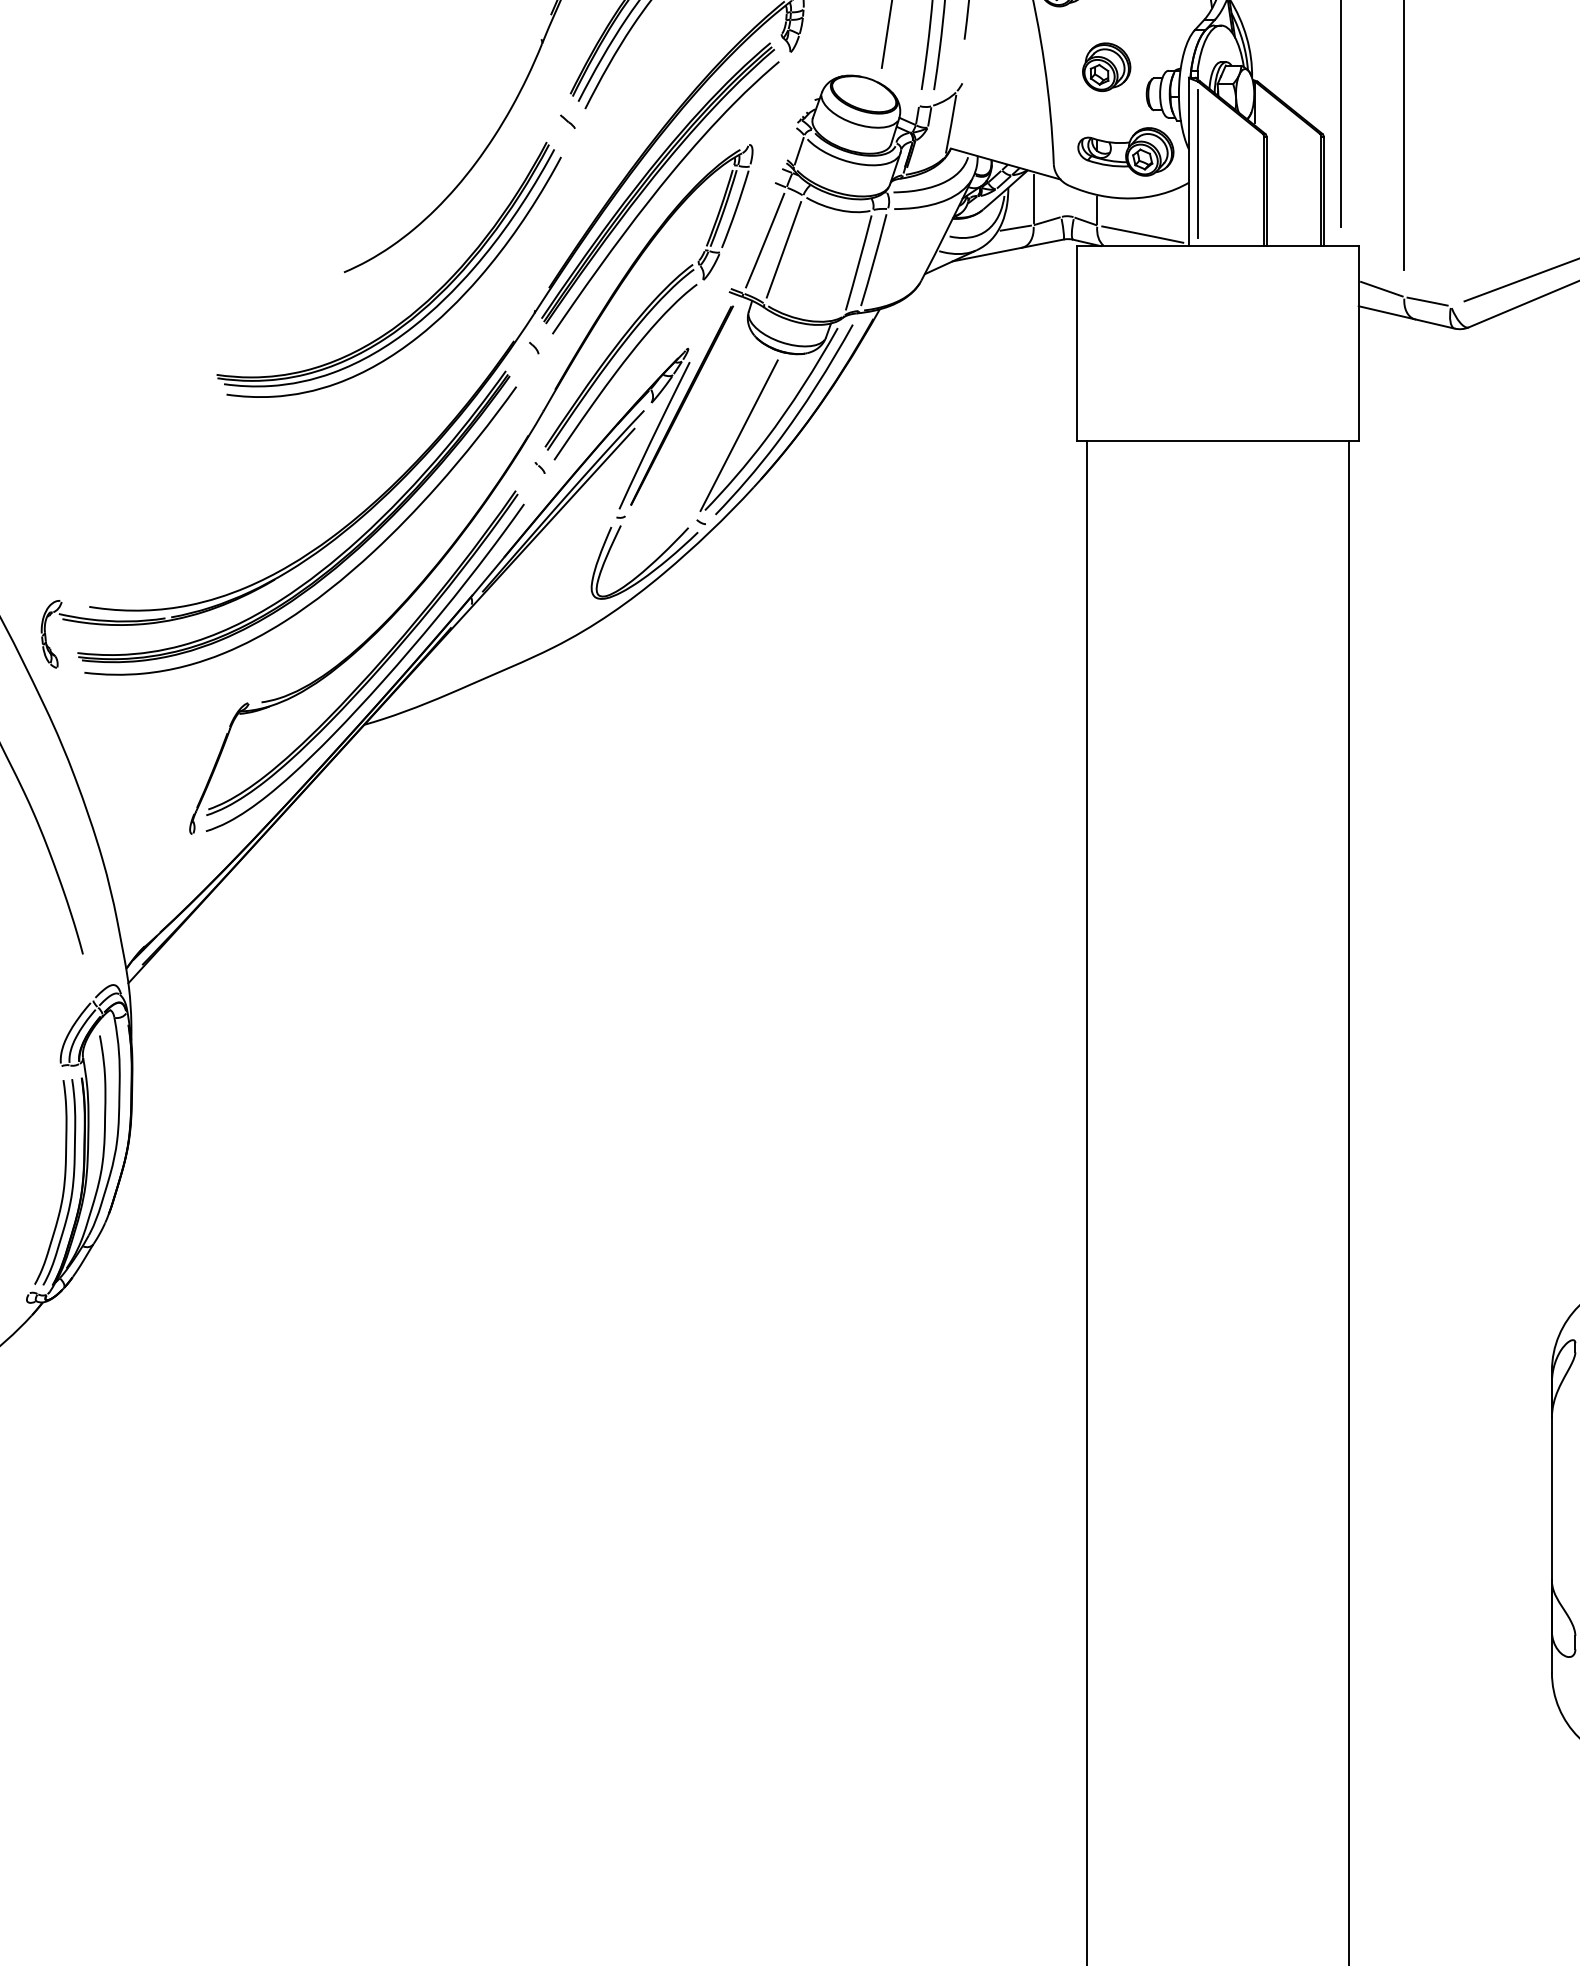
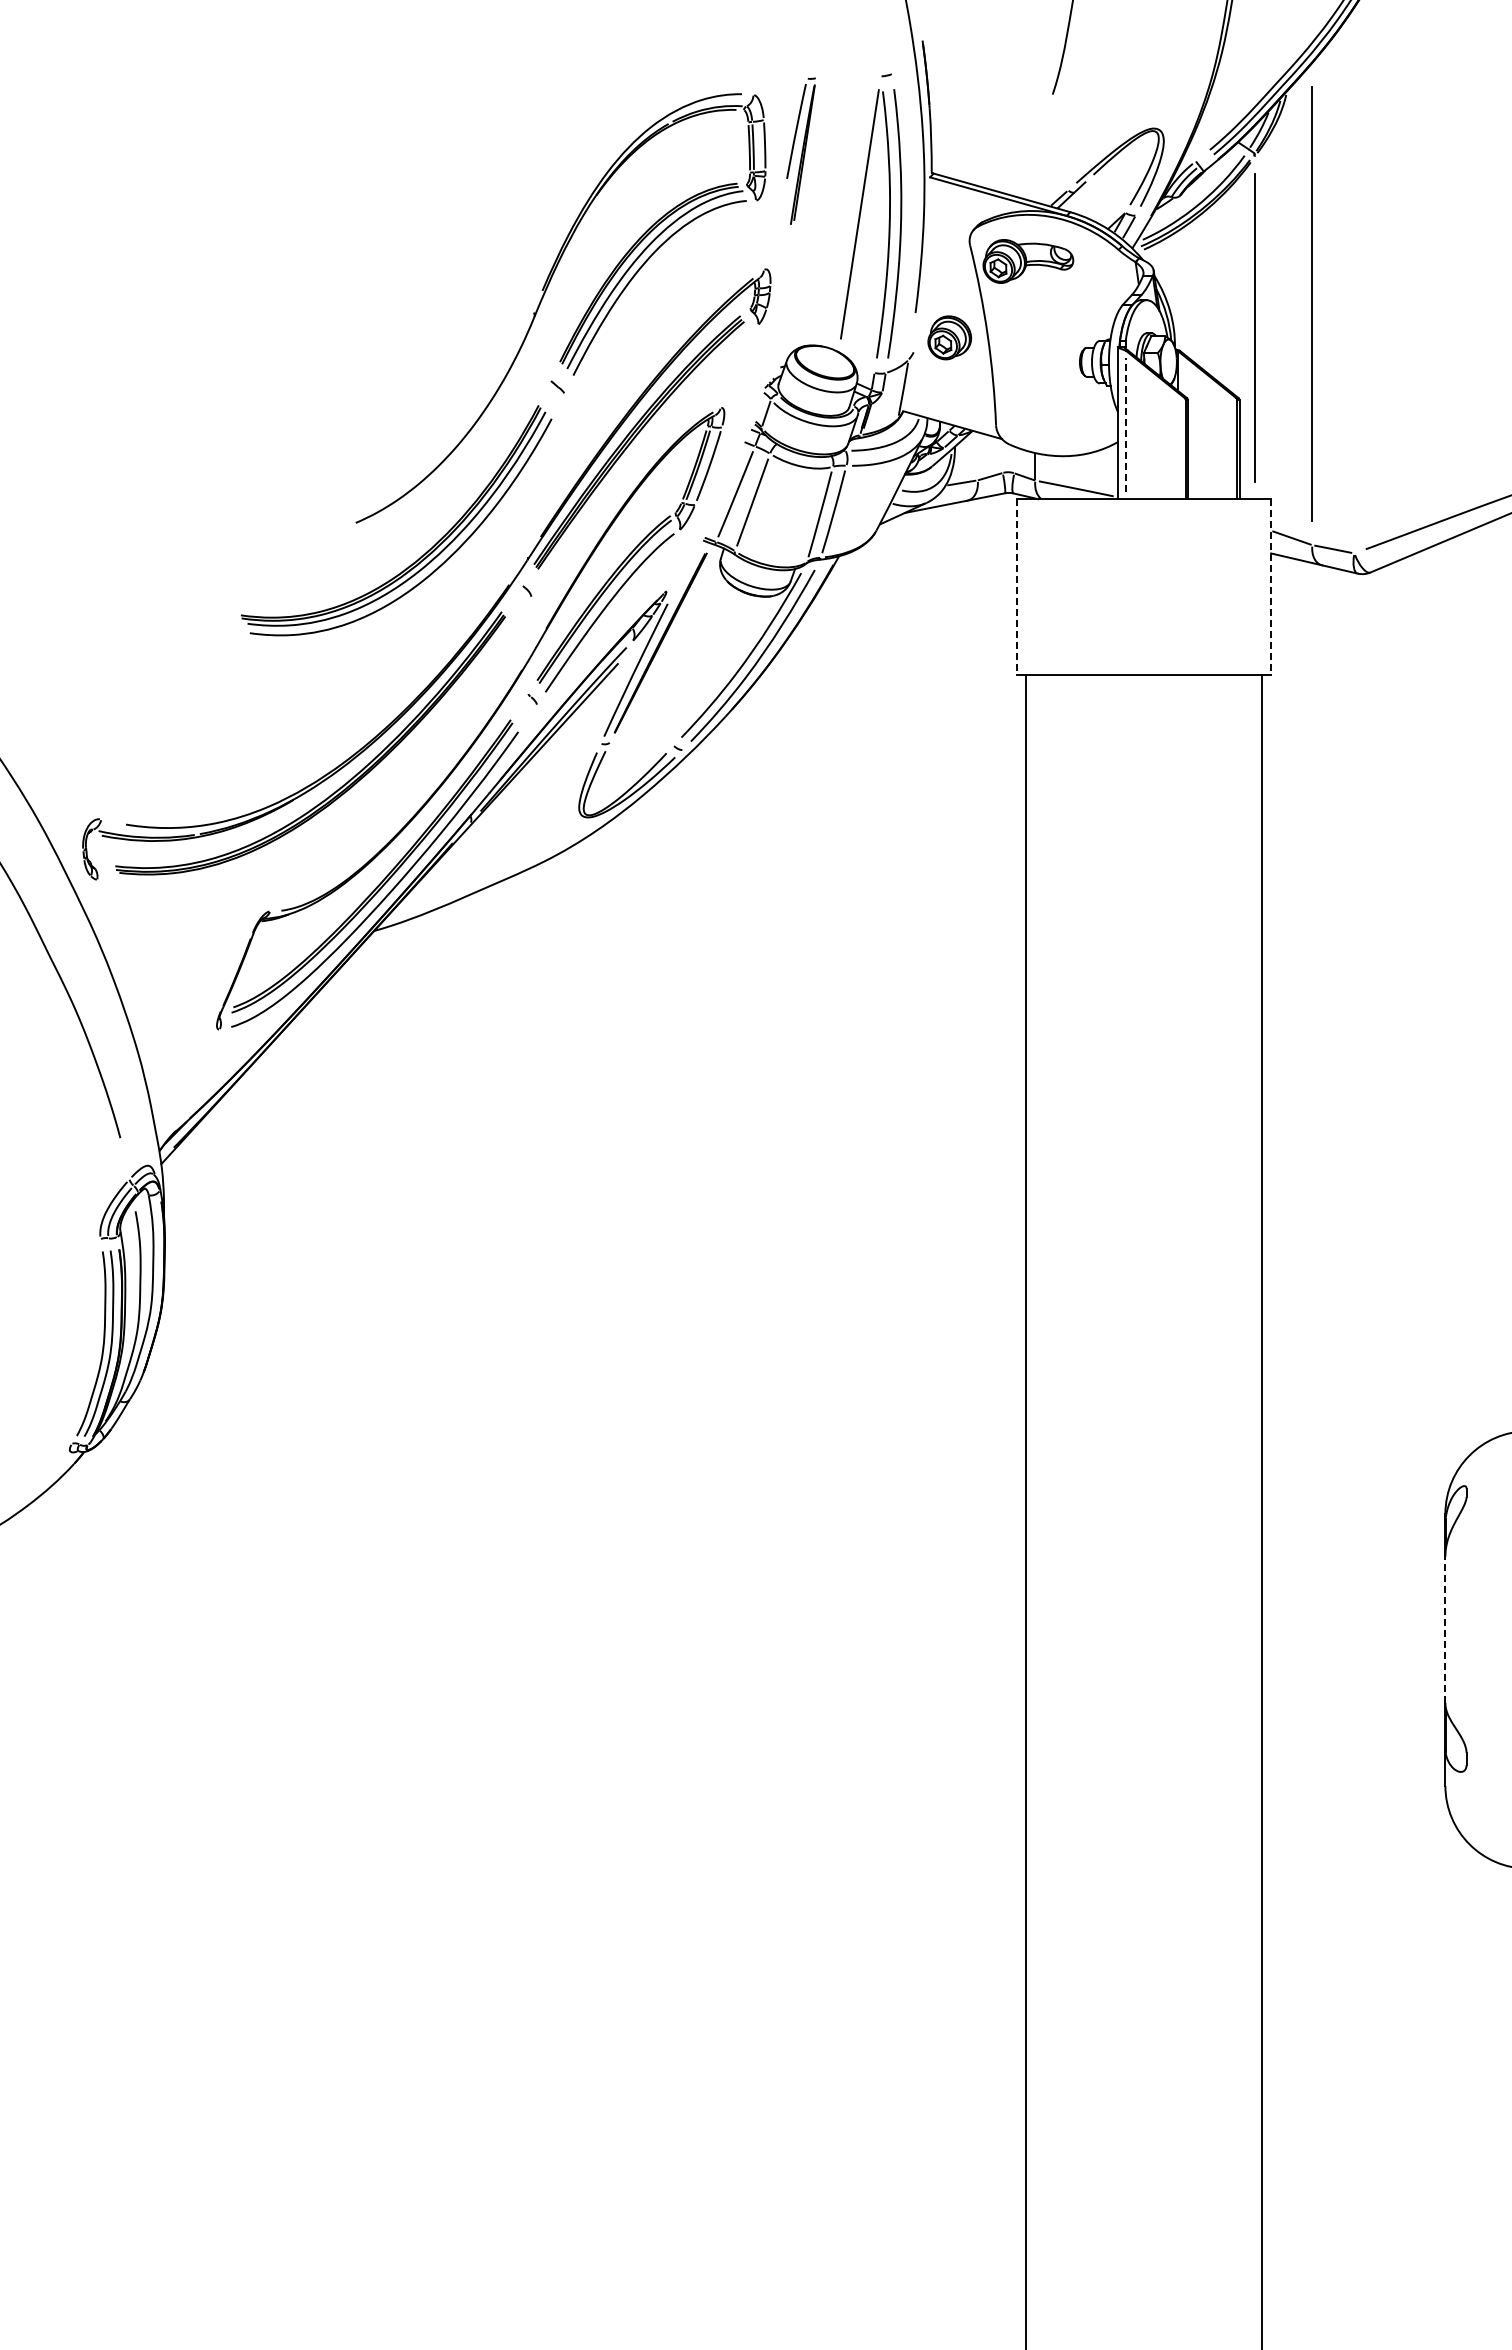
part: (1106, 66) -> (949, 337), moved
part: (1125, 151) -> (1060, 413), removed
line: (1198, 163) -> (1126, 424), solid -> dashed
curve: (658, 191) -> (639, 449), removed
line: (1033, 197) -> (977, 455), removed
line: (1076, 343) -> (1016, 587), solid -> dashed
line: (1359, 343) -> (1271, 587), solid -> dashed
line: (739, 436) -> (712, 670), removed
curve: (339, 580) -> (351, 800), removed
line: (1552, 1499) -> (1445, 1629), solid -> dashed

